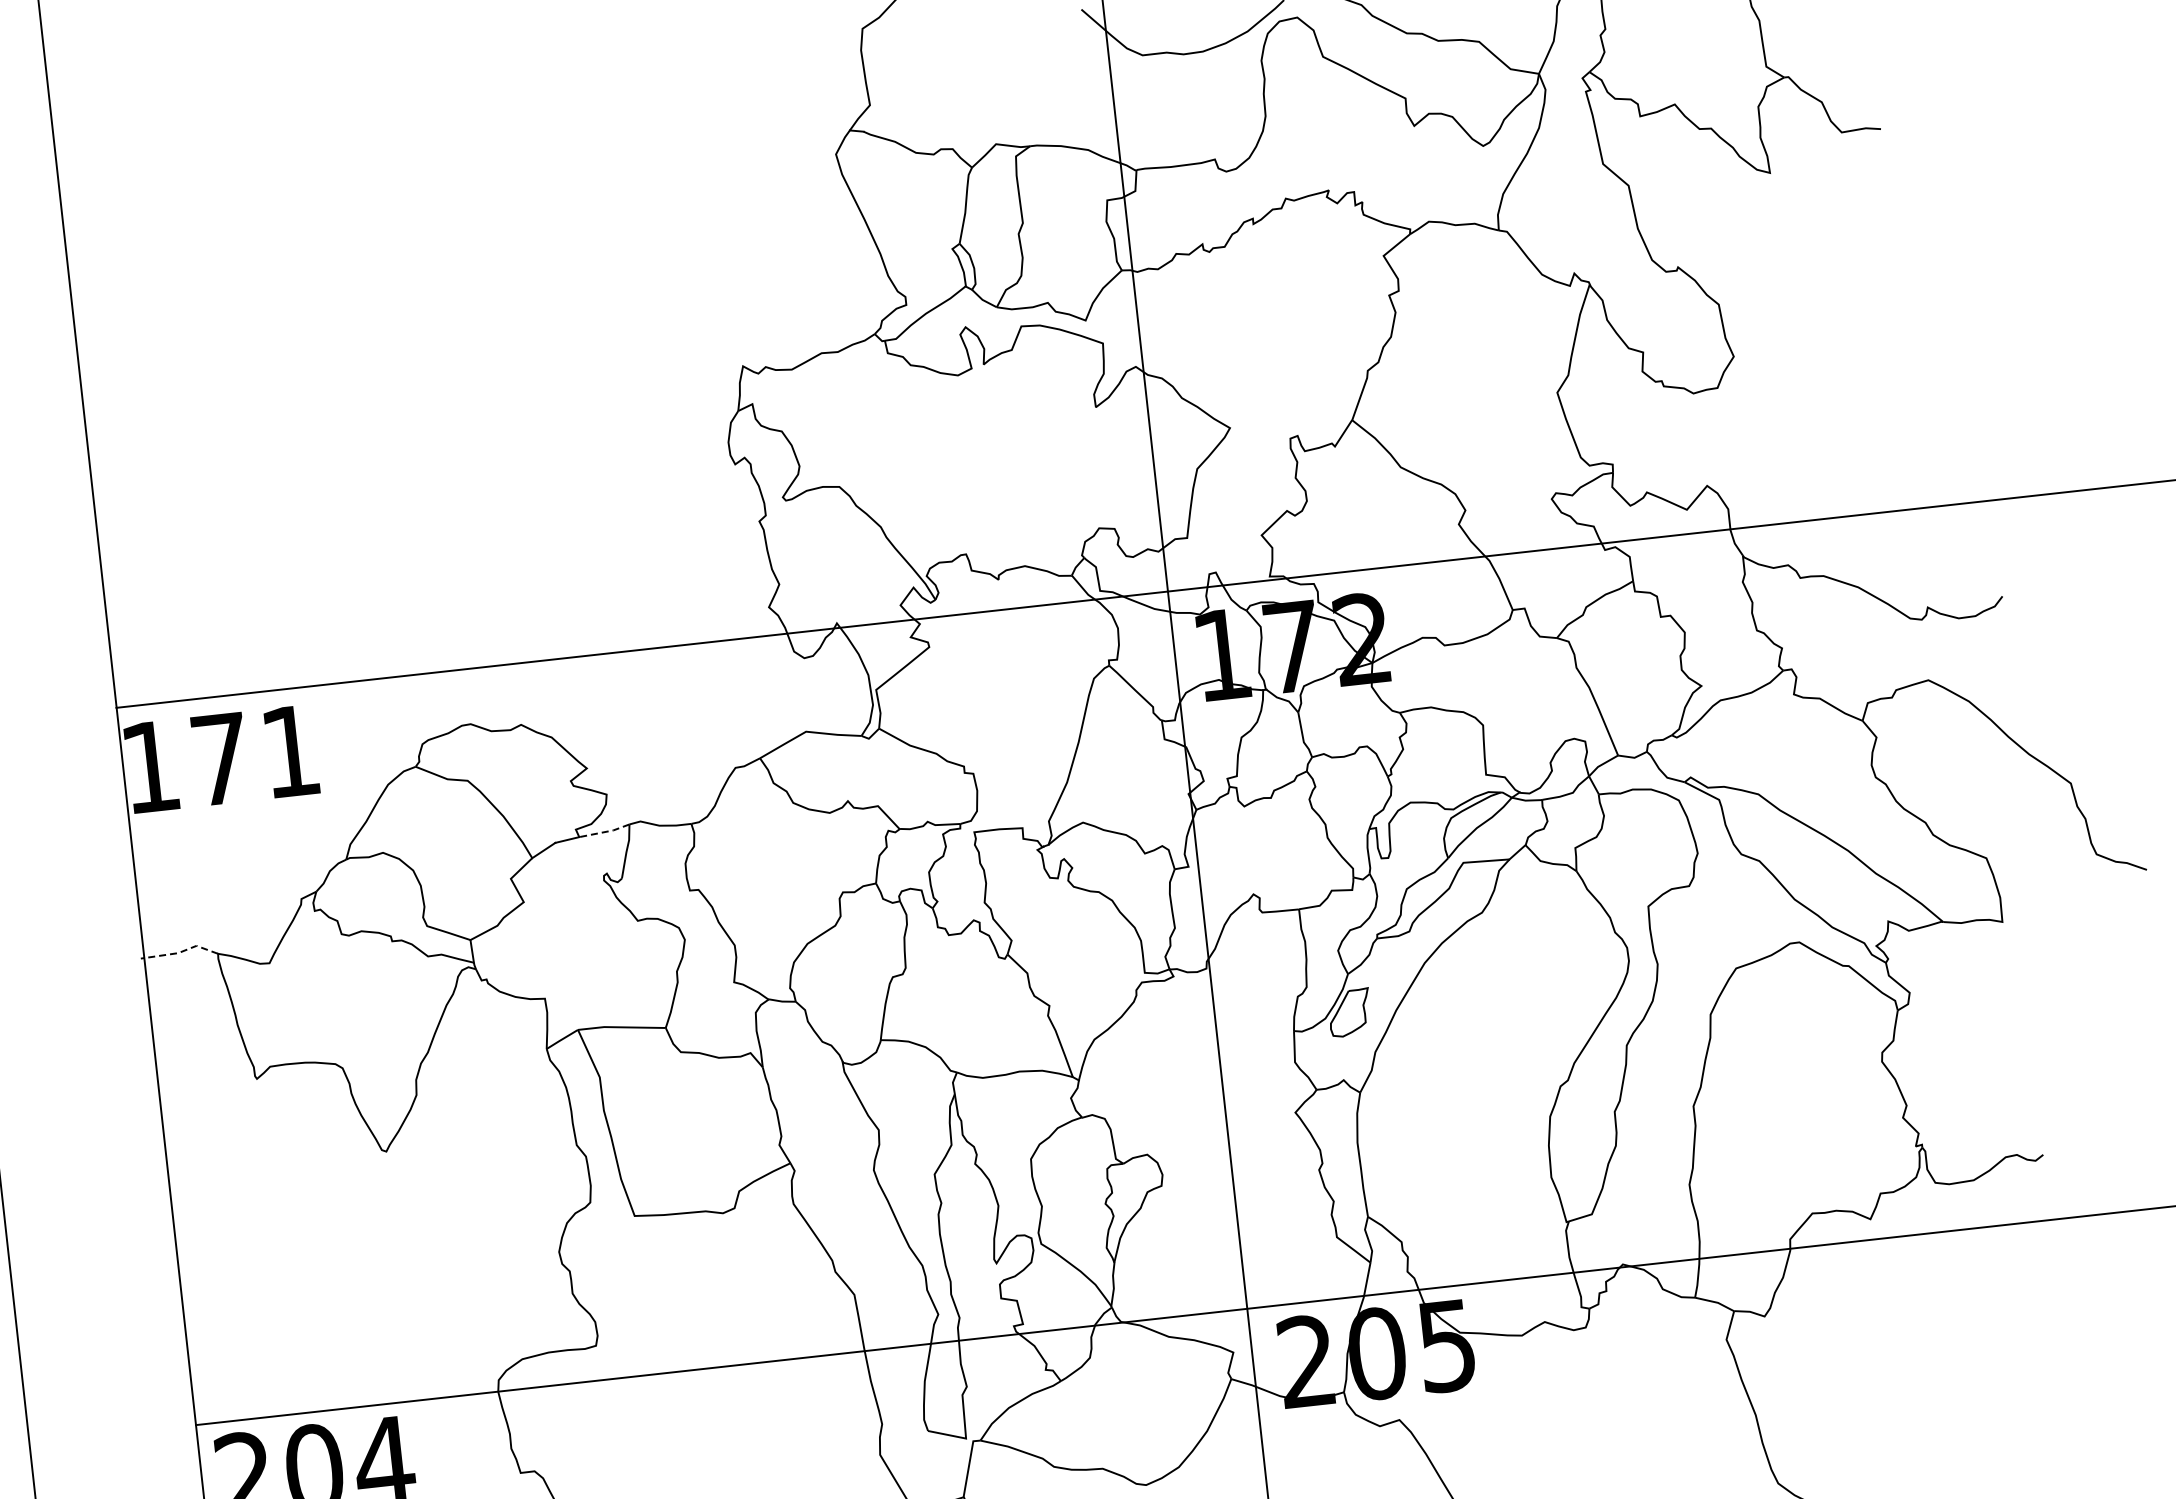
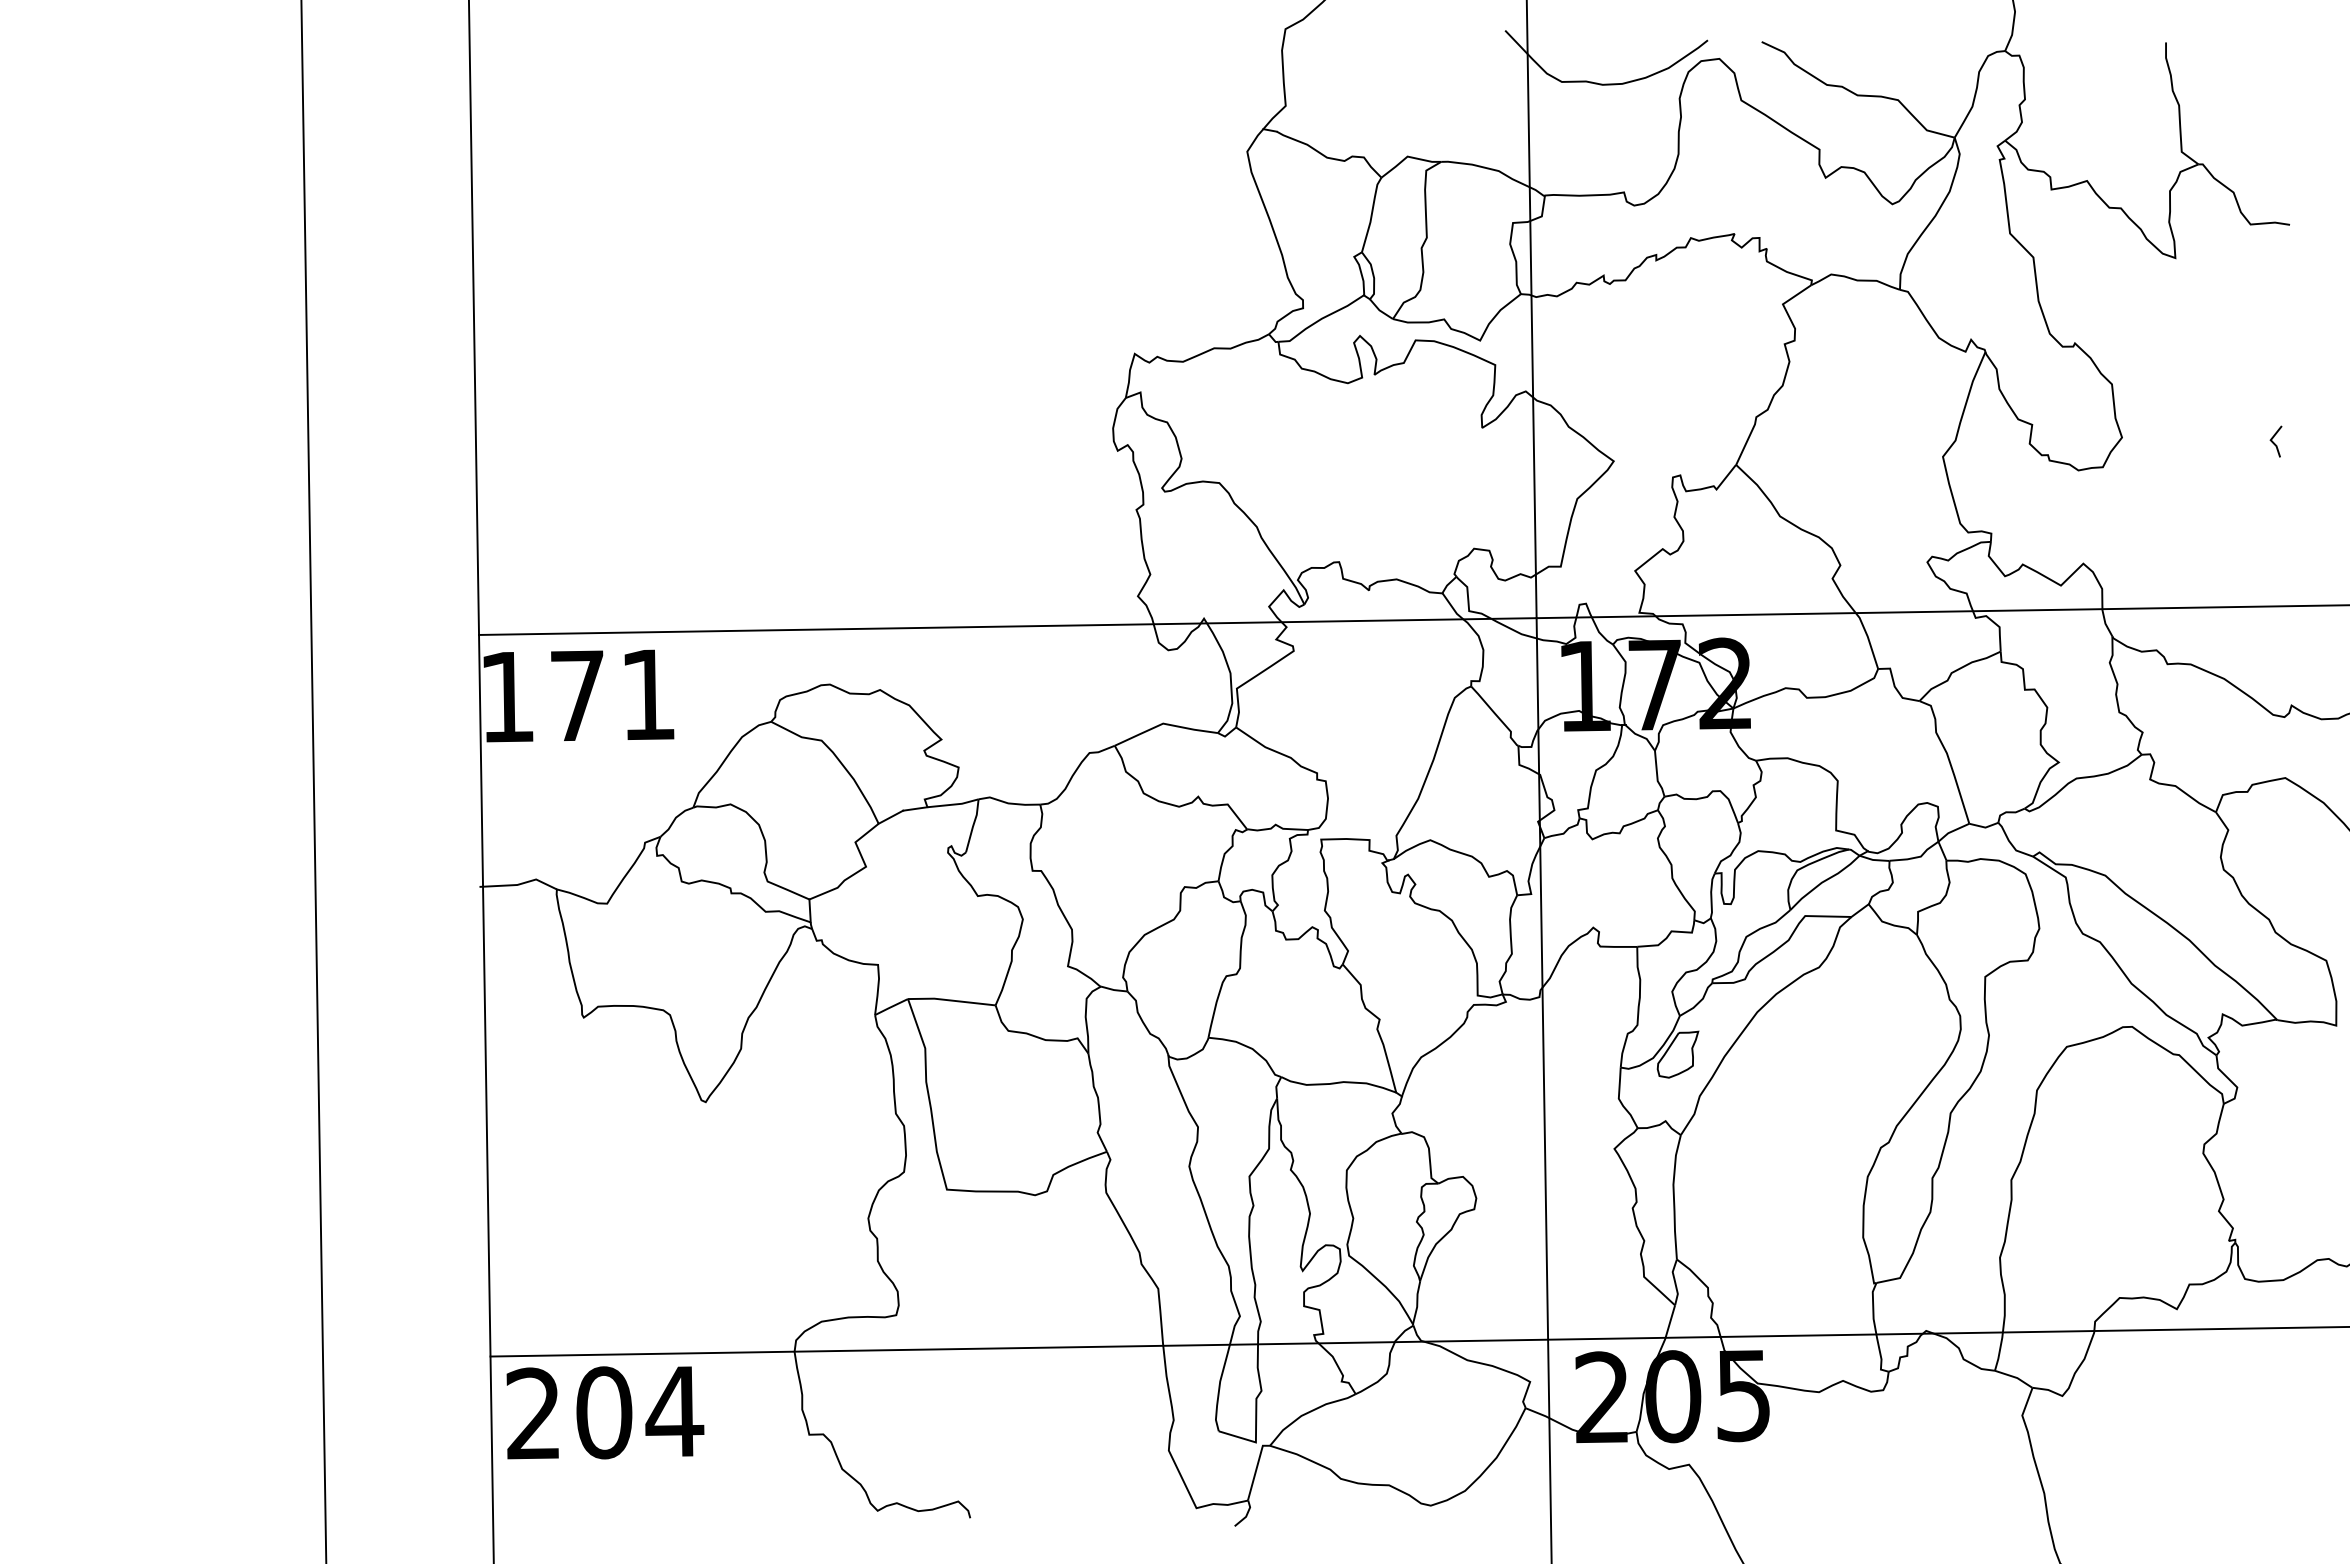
line: (1886, 347) -> (2274, 442), added
line: (605, 831) -> (954, 804), dashed -> solid
line: (180, 952) -> (519, 884), dashed -> solid

